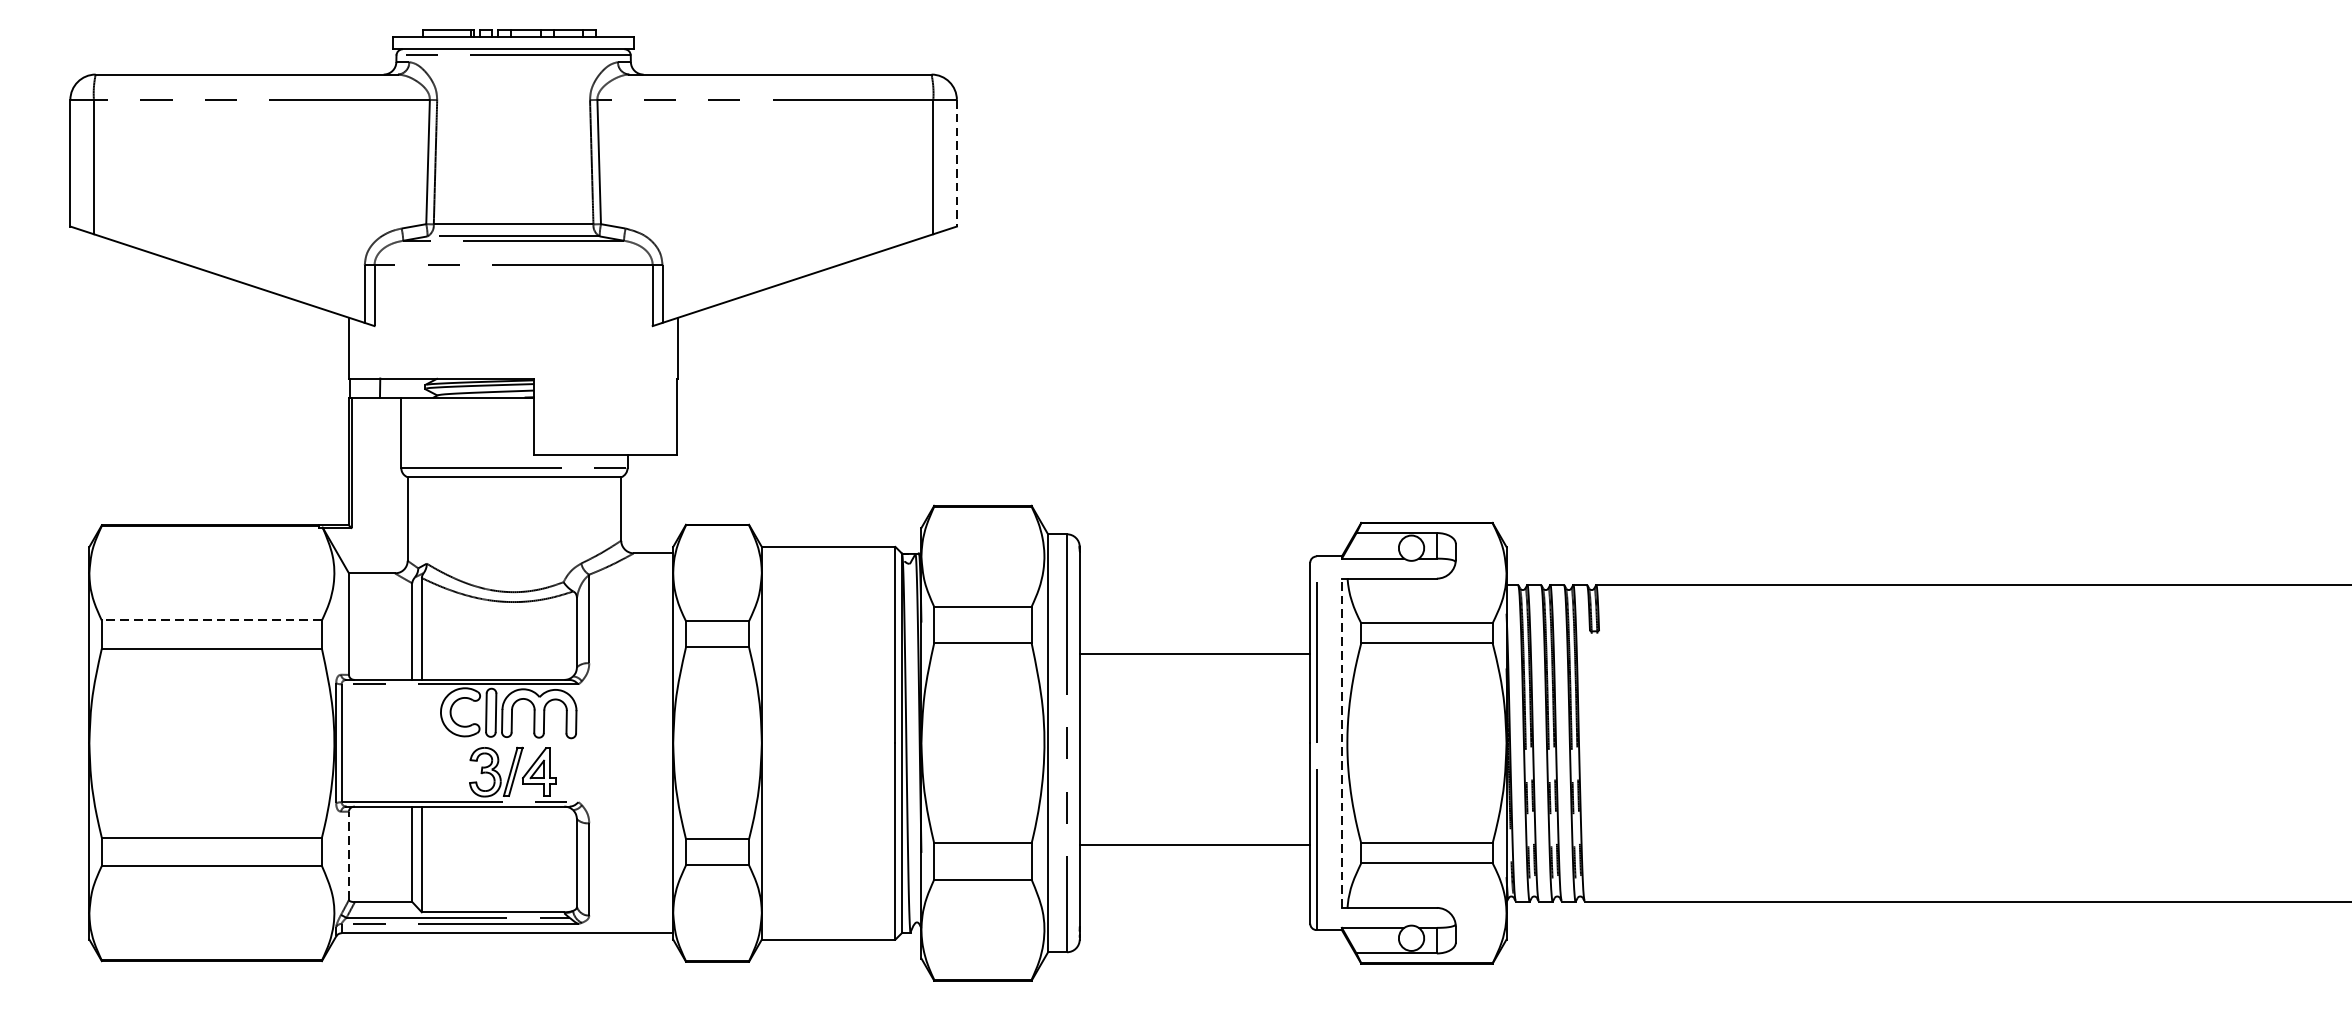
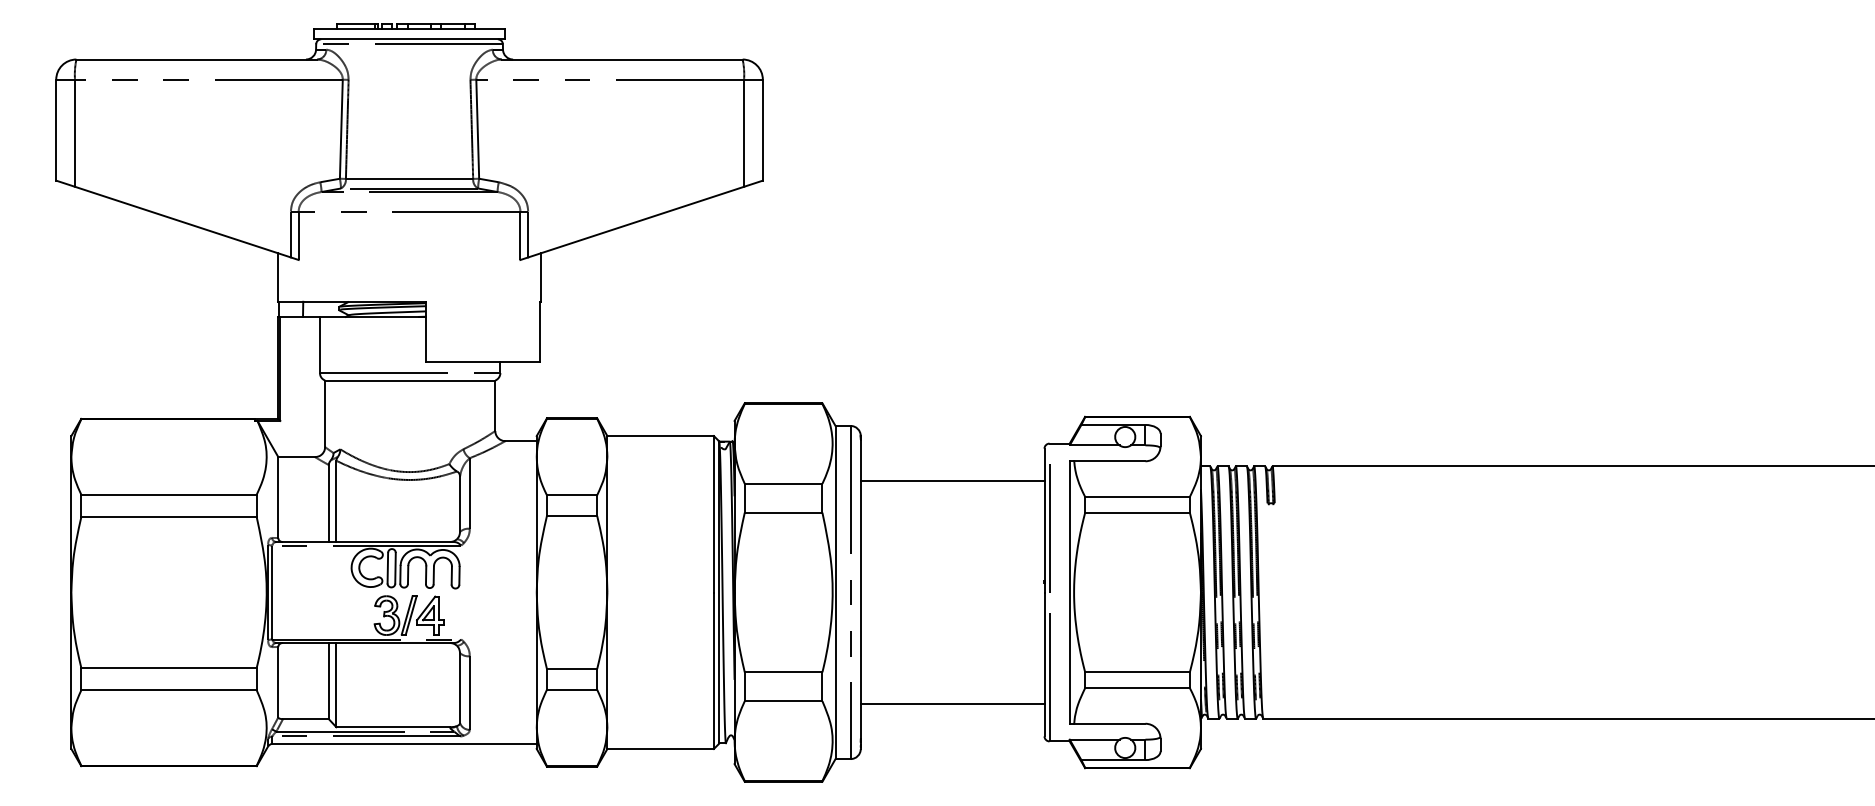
line: (956, 163) -> (762, 130), dashed -> solid
line: (212, 620) -> (169, 494), dashed -> solid
line: (1194, 654) -> (952, 481), moved
line: (1341, 743) -> (1069, 592), dashed -> solid
line: (1194, 844) -> (952, 703), moved
line: (349, 854) -> (278, 681), dashed -> solid

